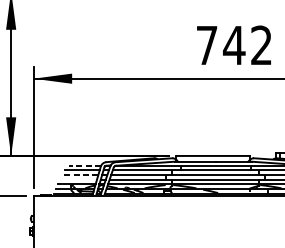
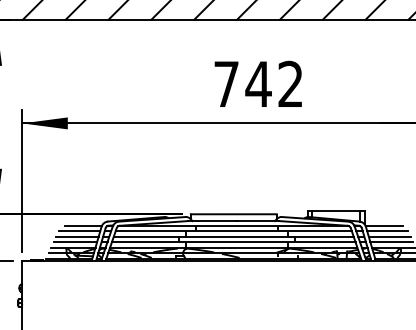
line: (85, 166) -> (83, 226), dashed -> solid
line: (80, 174) -> (77, 236), dashed -> solid
line: (78, 179) -> (75, 242), added

